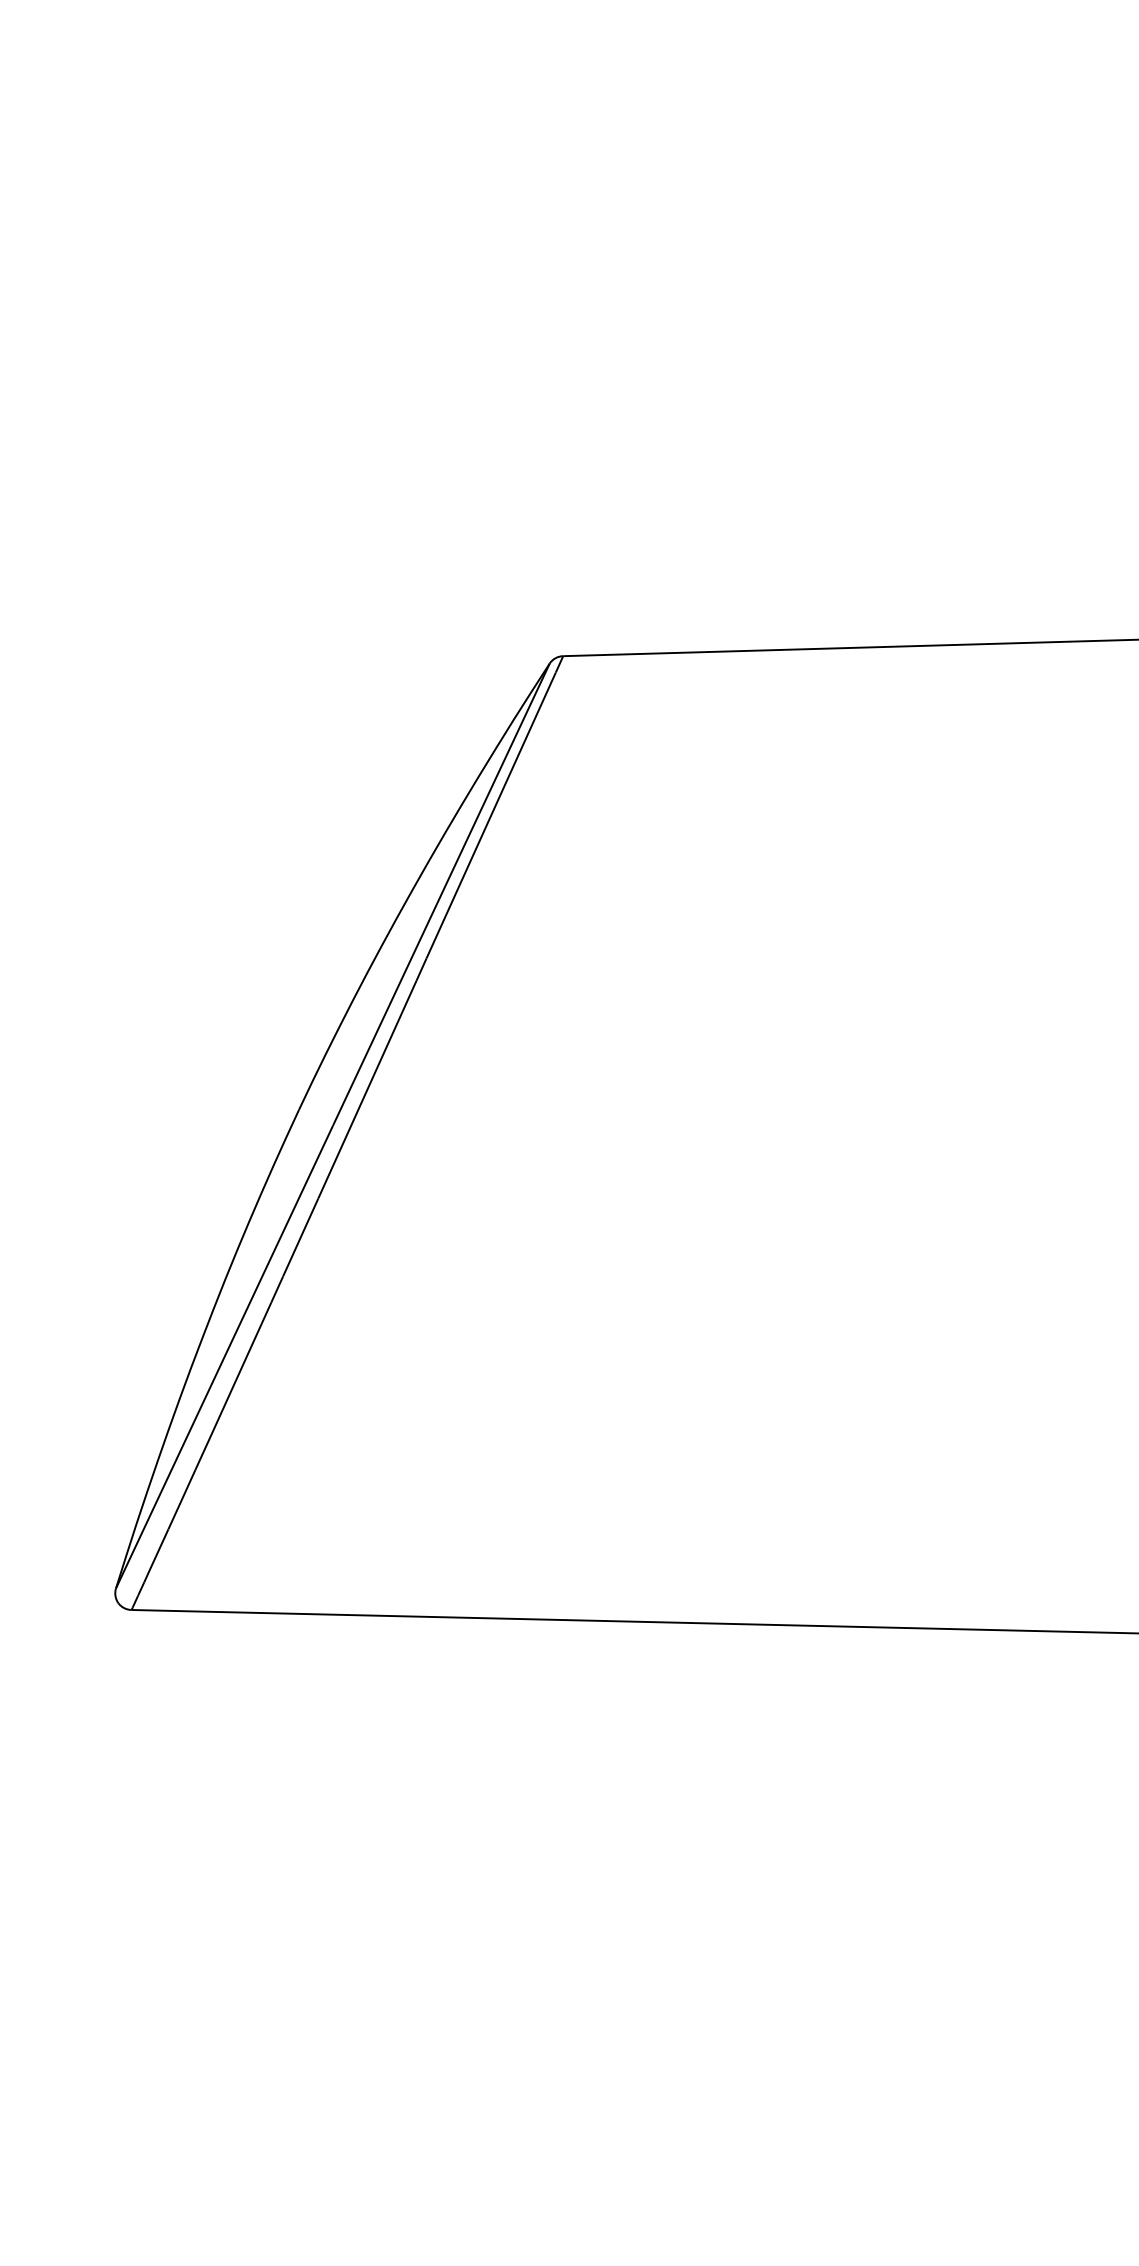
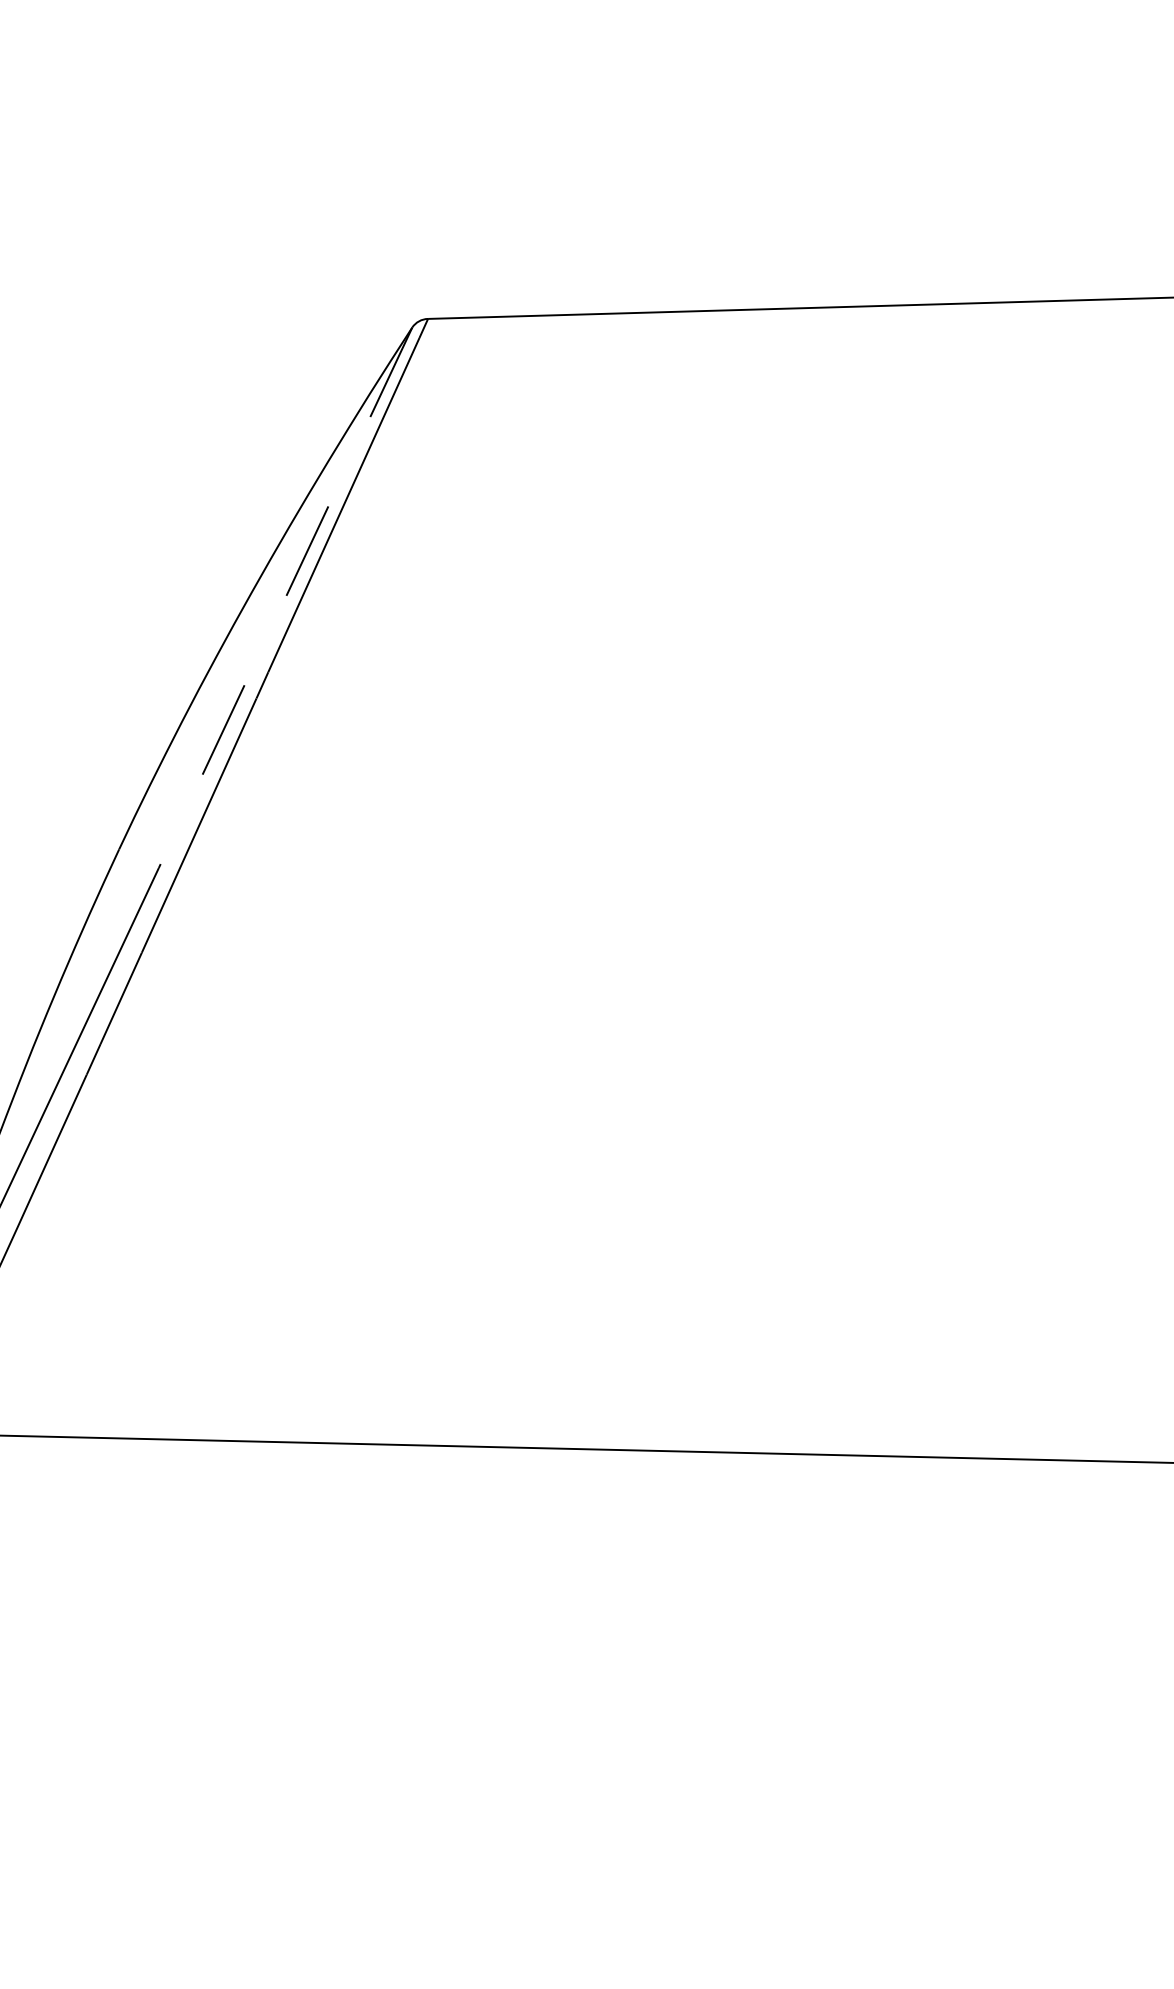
line: (441, 895) -> (285, 598), solid -> dashed

